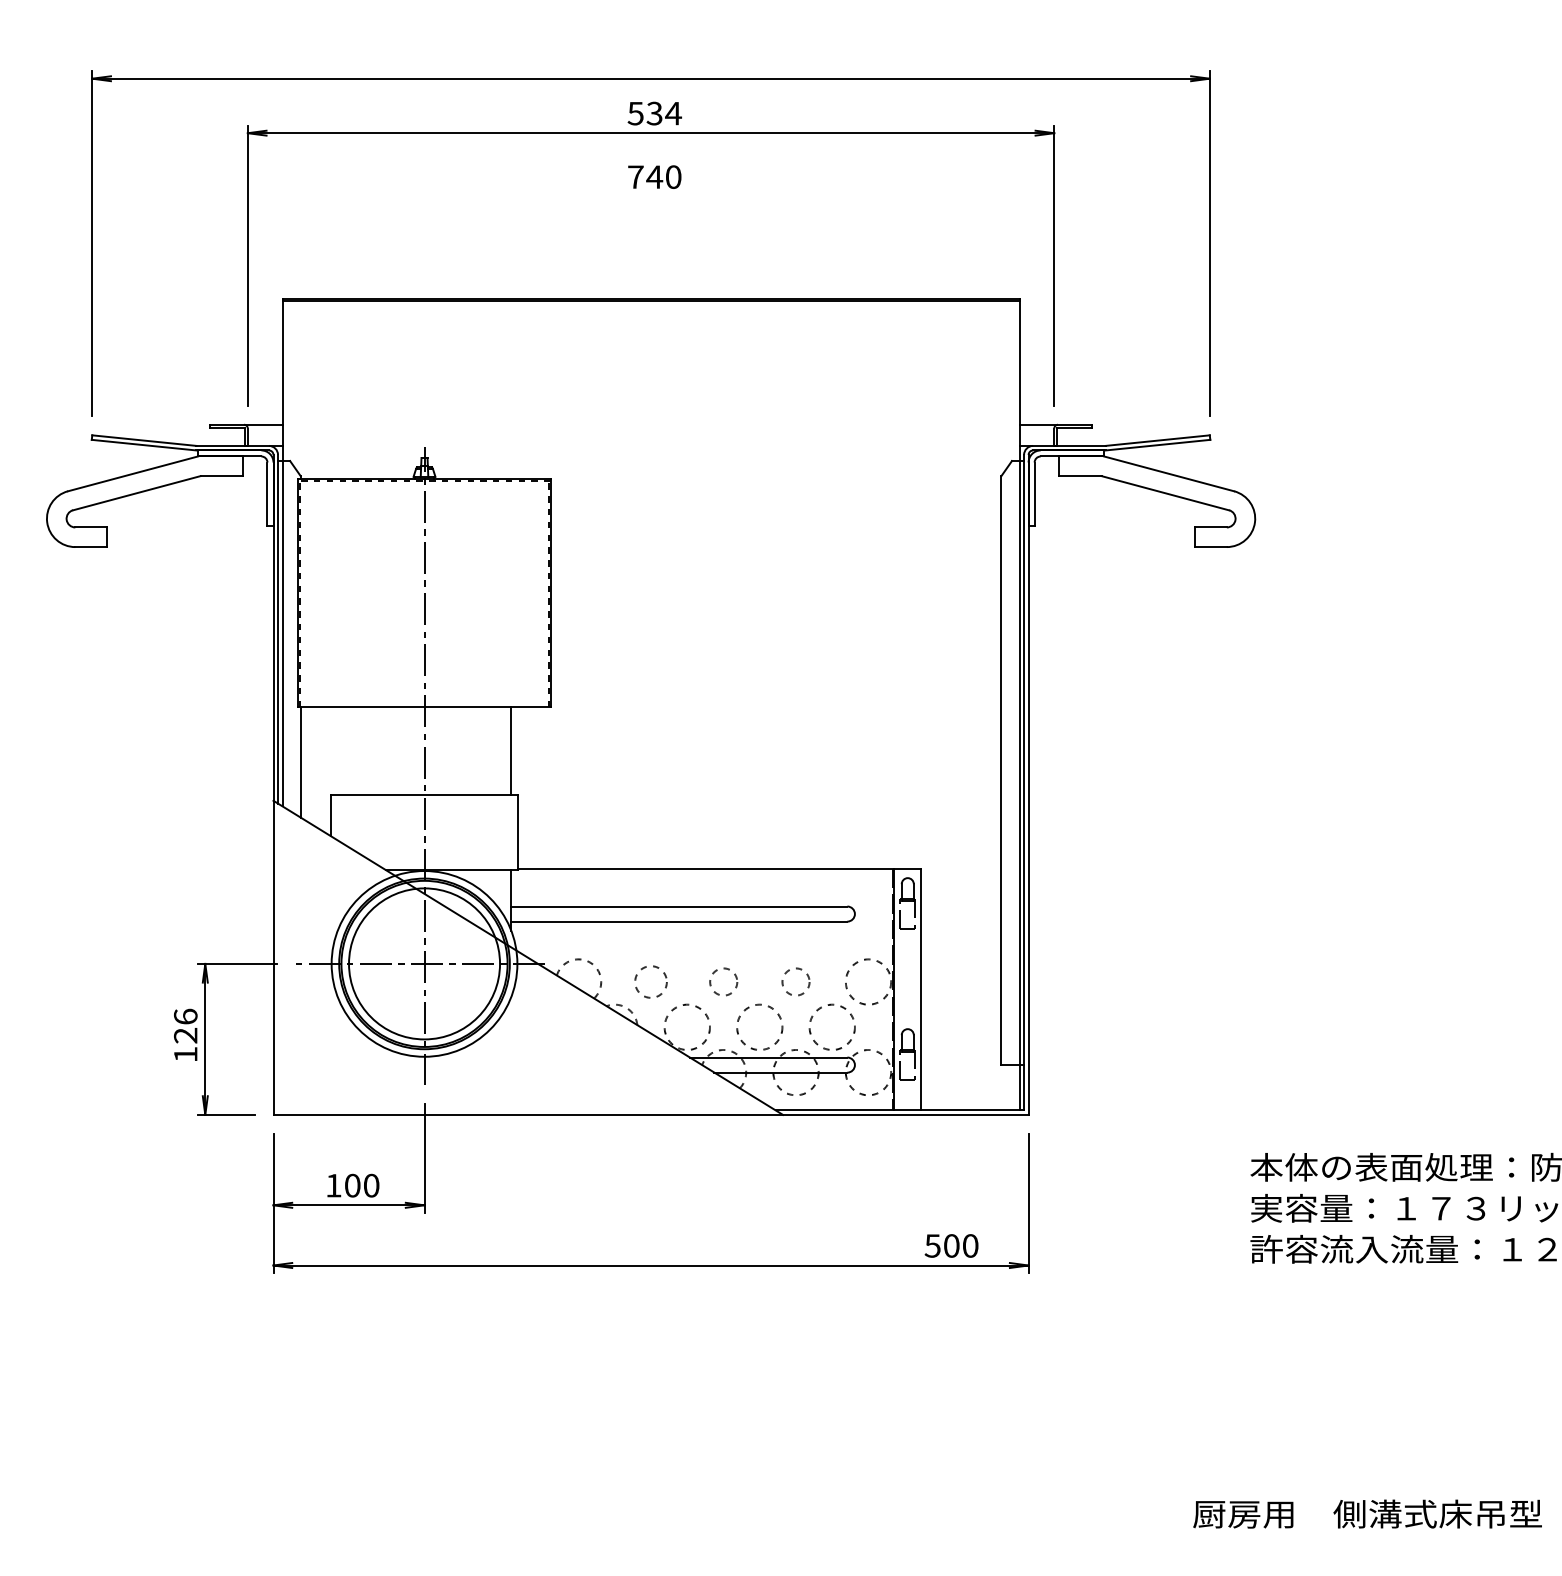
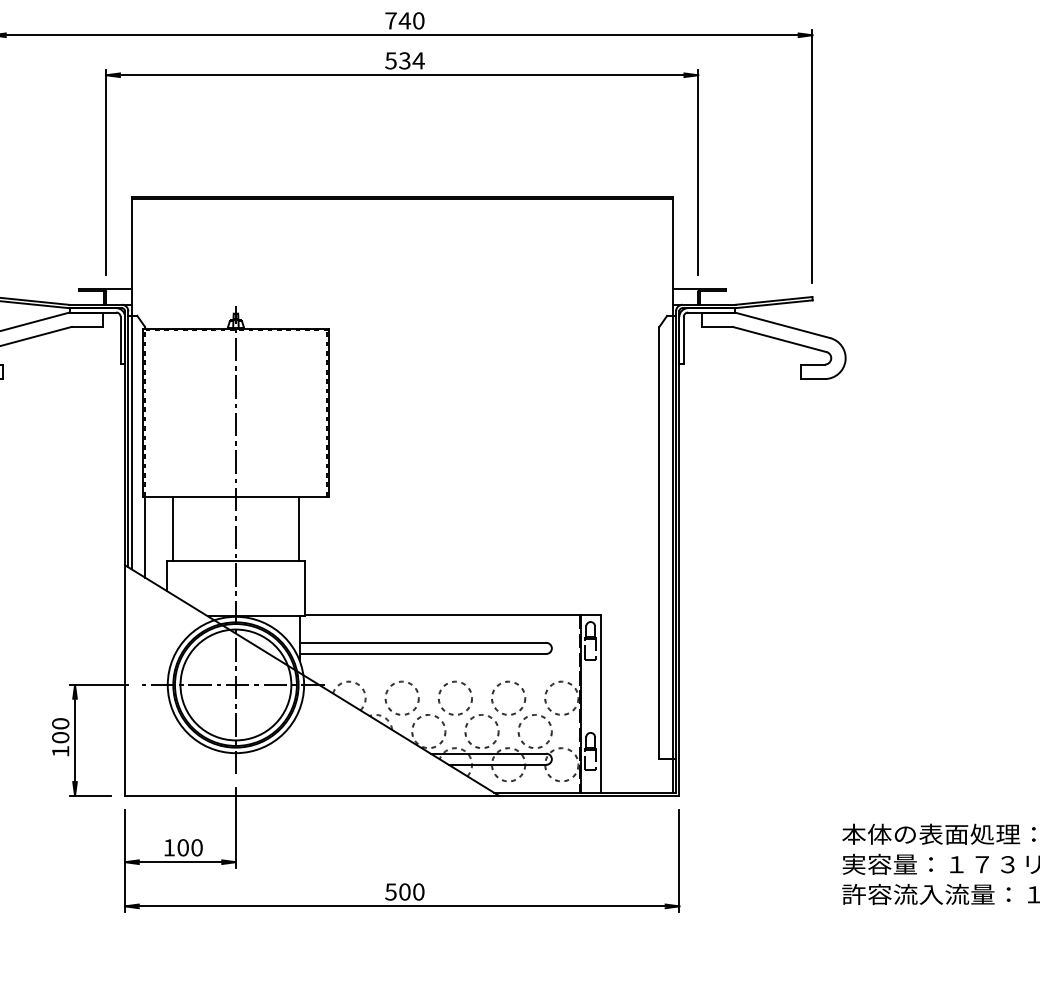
text: (654, 176) -> (404, 20), moved
line: (338, 750) -> (172, 528), added
circle: (650, 981) -> (401, 697), size x1.43
circle: (723, 981) -> (455, 697), size x1.67
circle: (795, 981) -> (508, 697), size x1.67
text: (185, 1025) -> (60, 730), 126 -> 100
text: (951, 1245) -> (404, 891), moved

